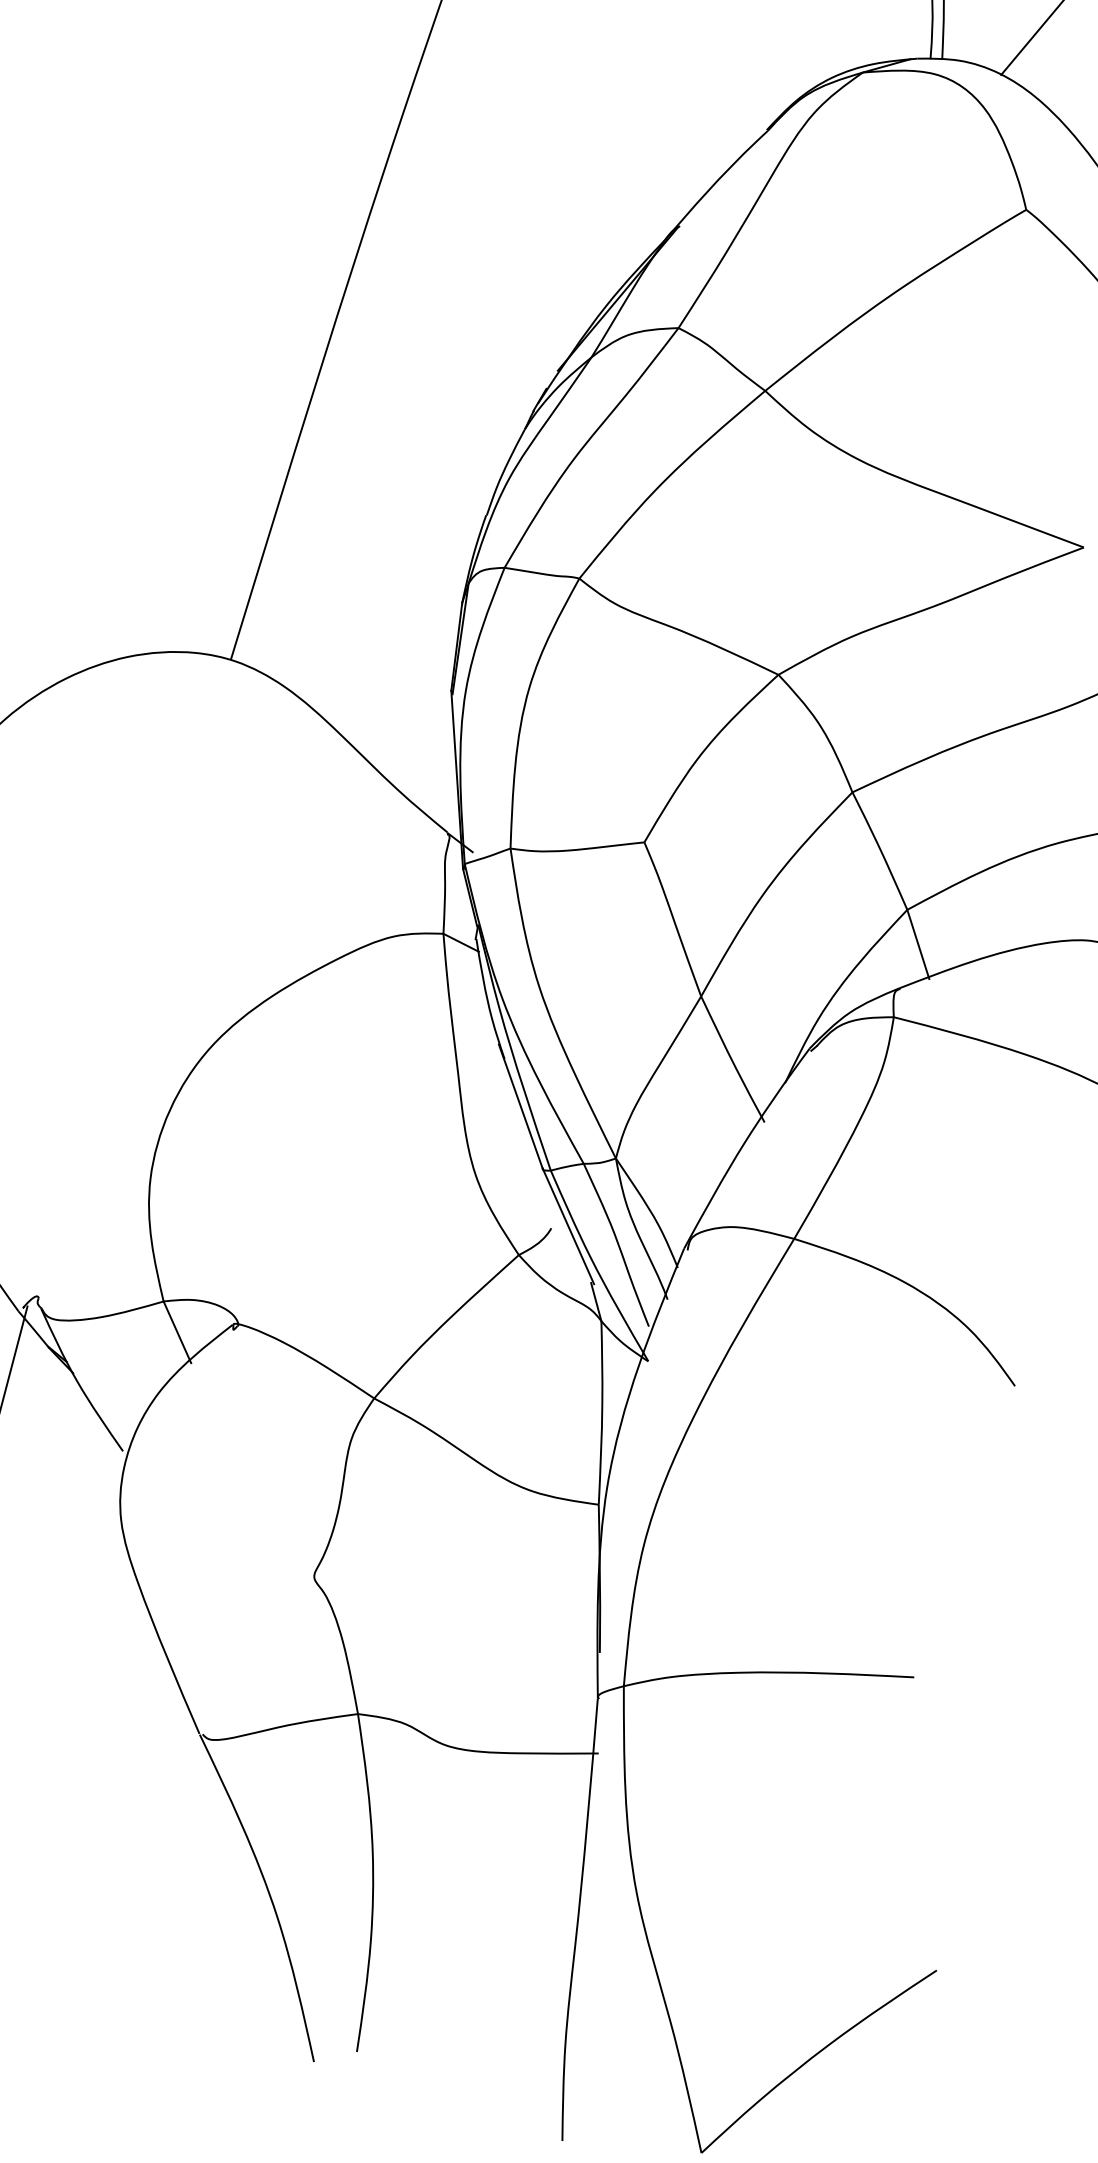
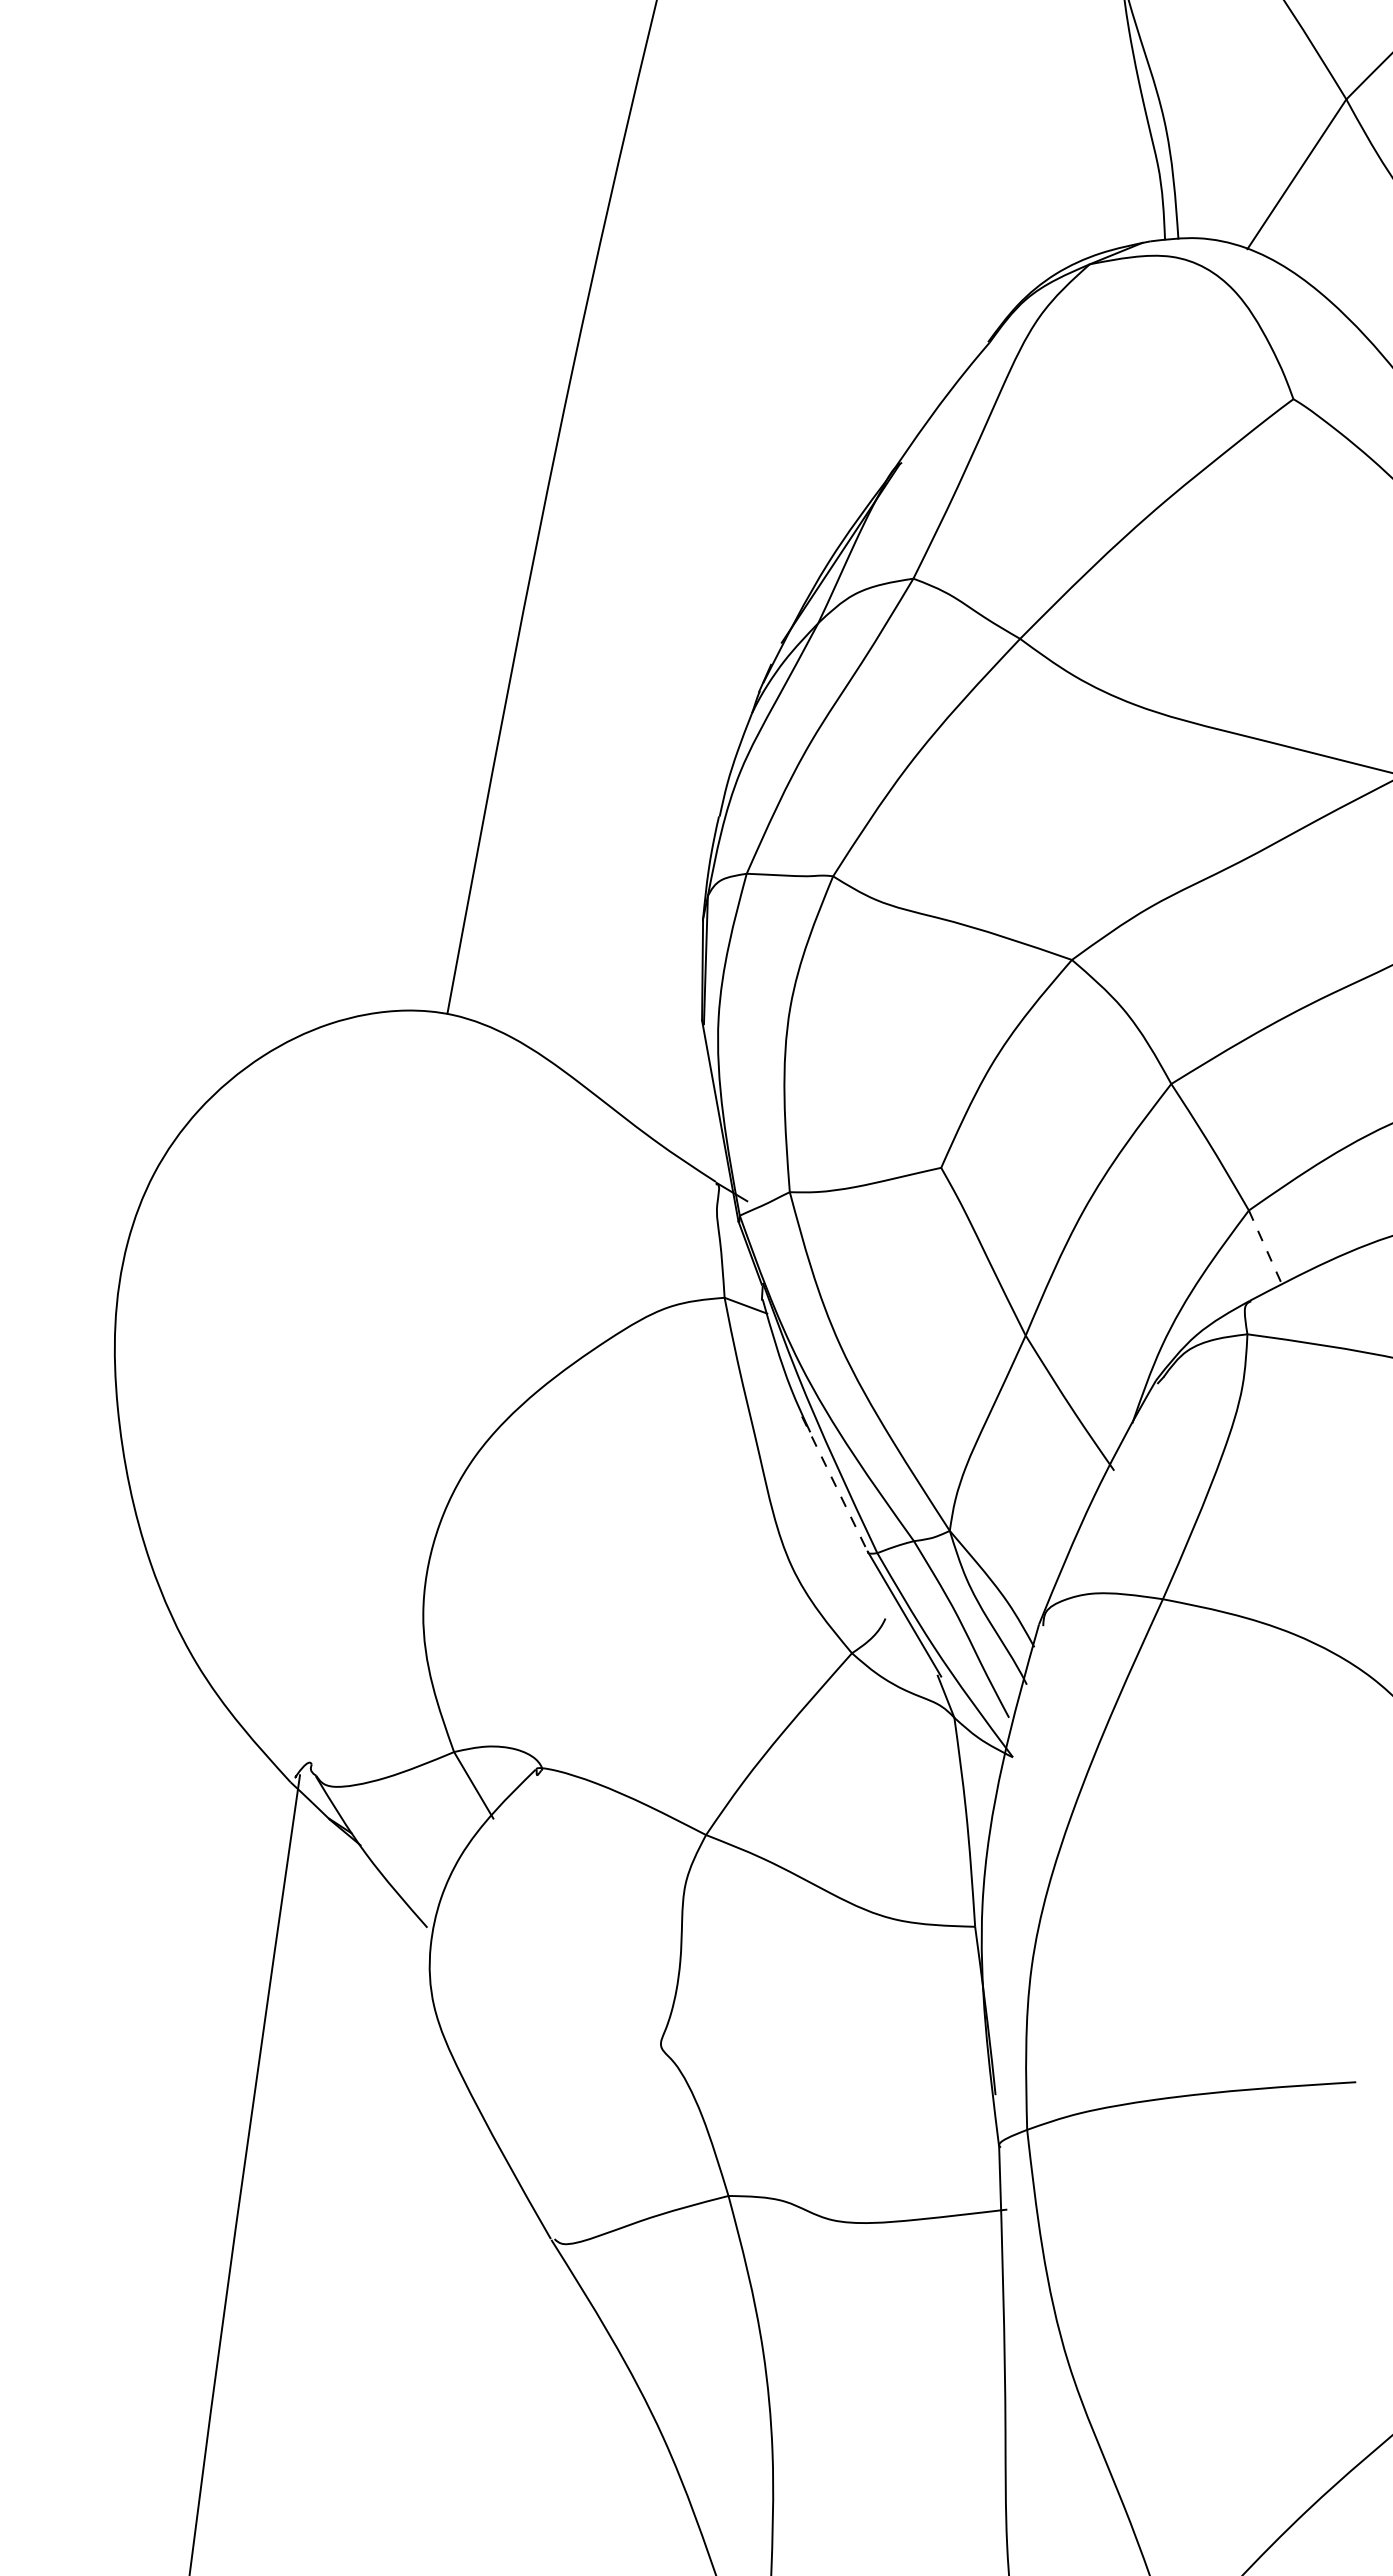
line: (917, 944) -> (1265, 1248), solid -> dashed
line: (521, 1106) -> (835, 1484), solid -> dashed

